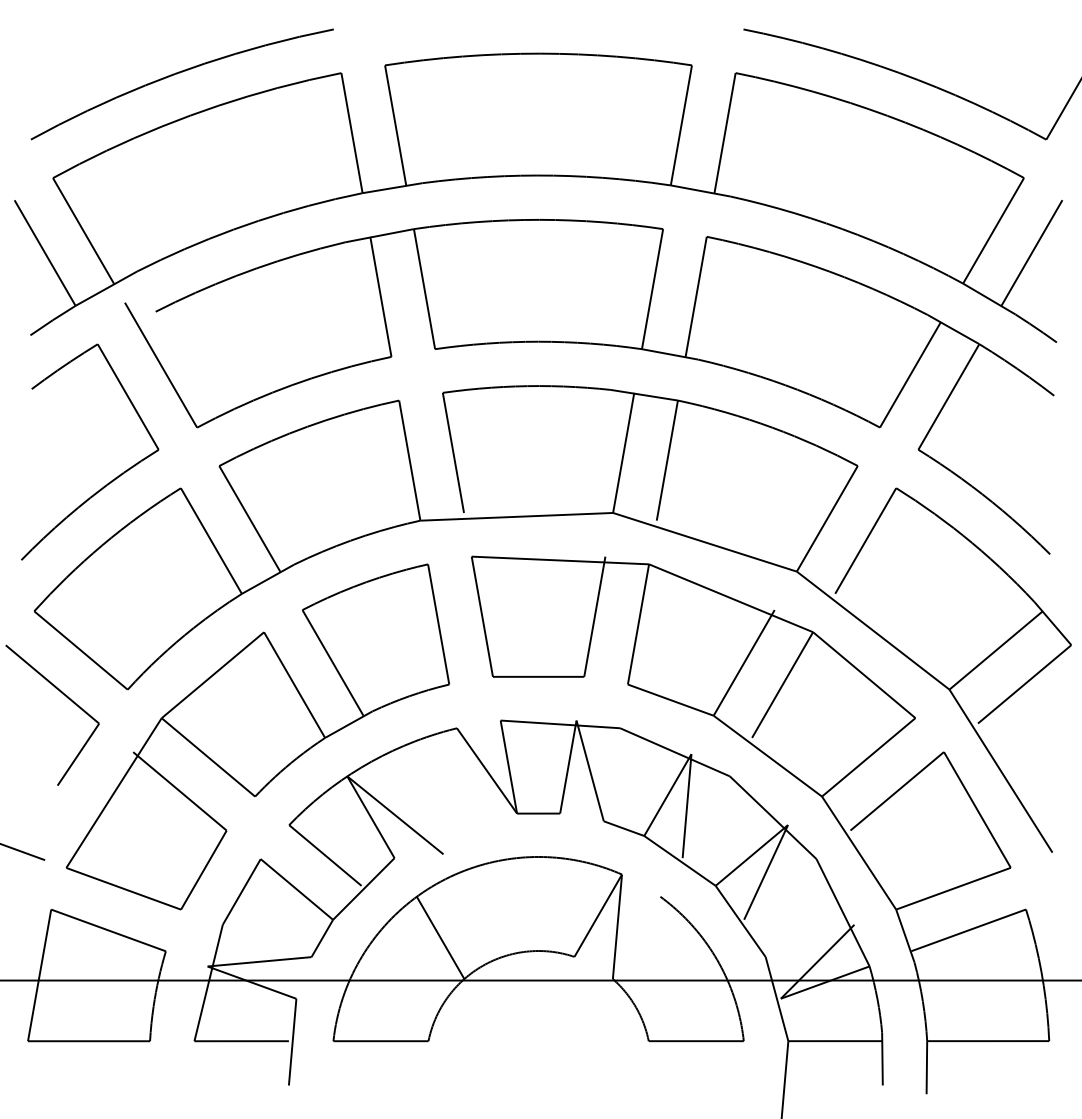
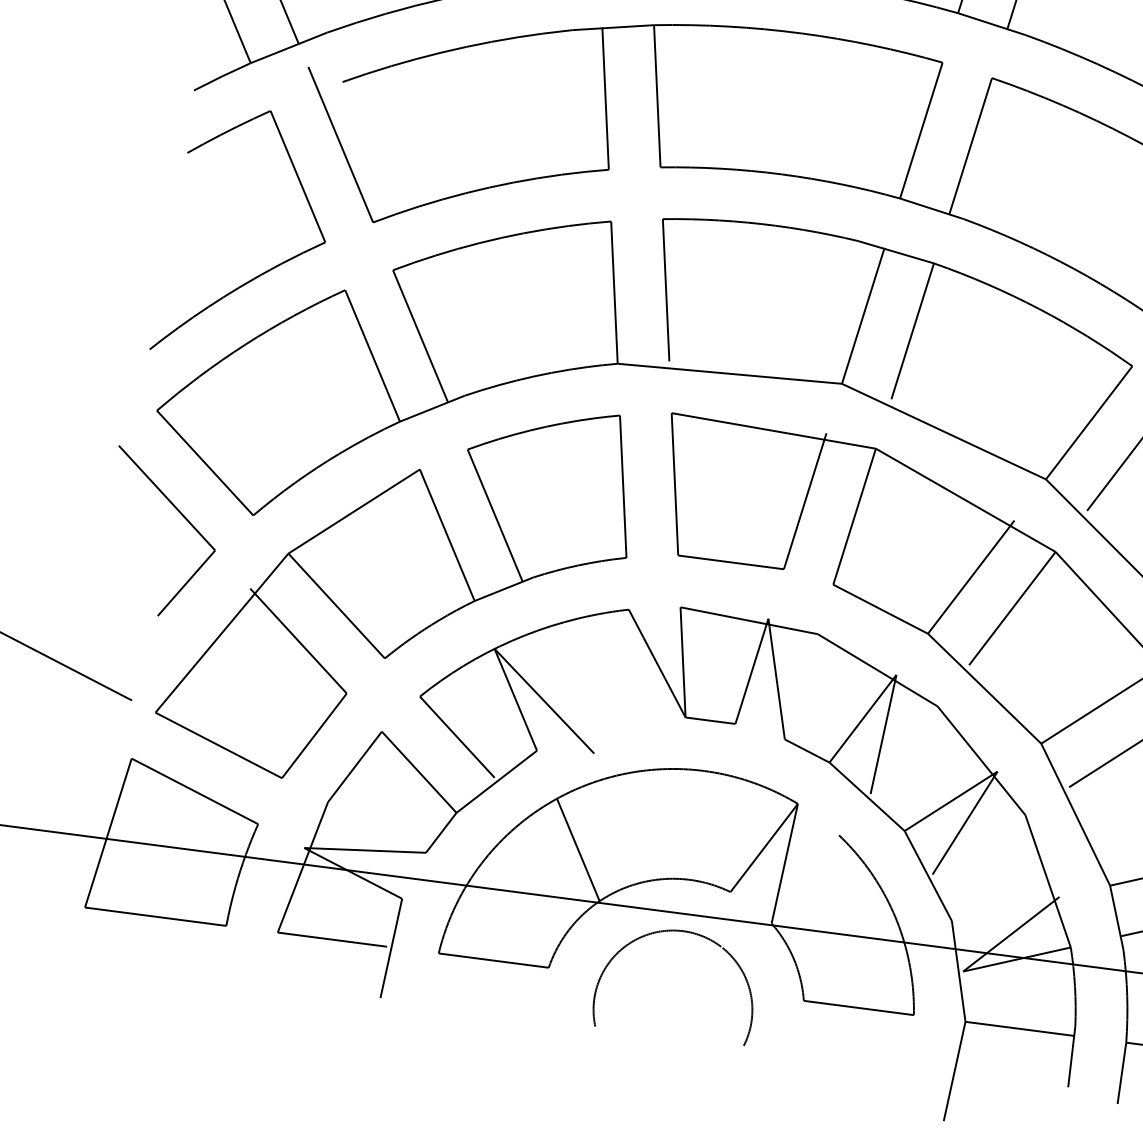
part: (538, 996) -> (682, 932), added

